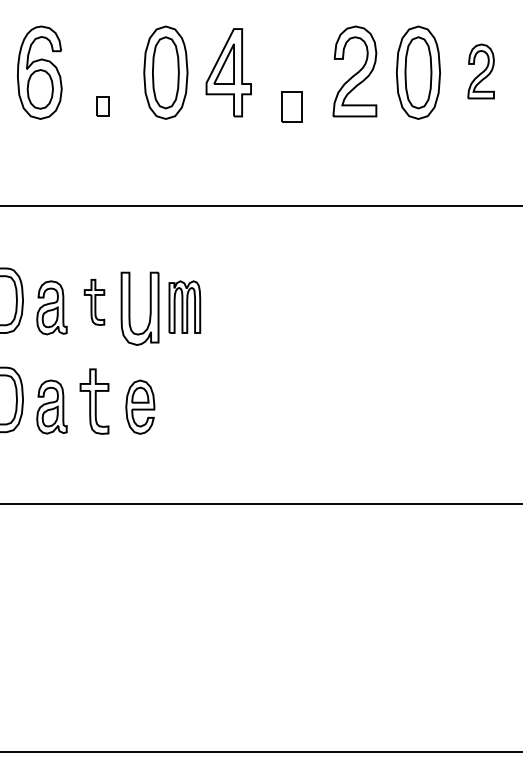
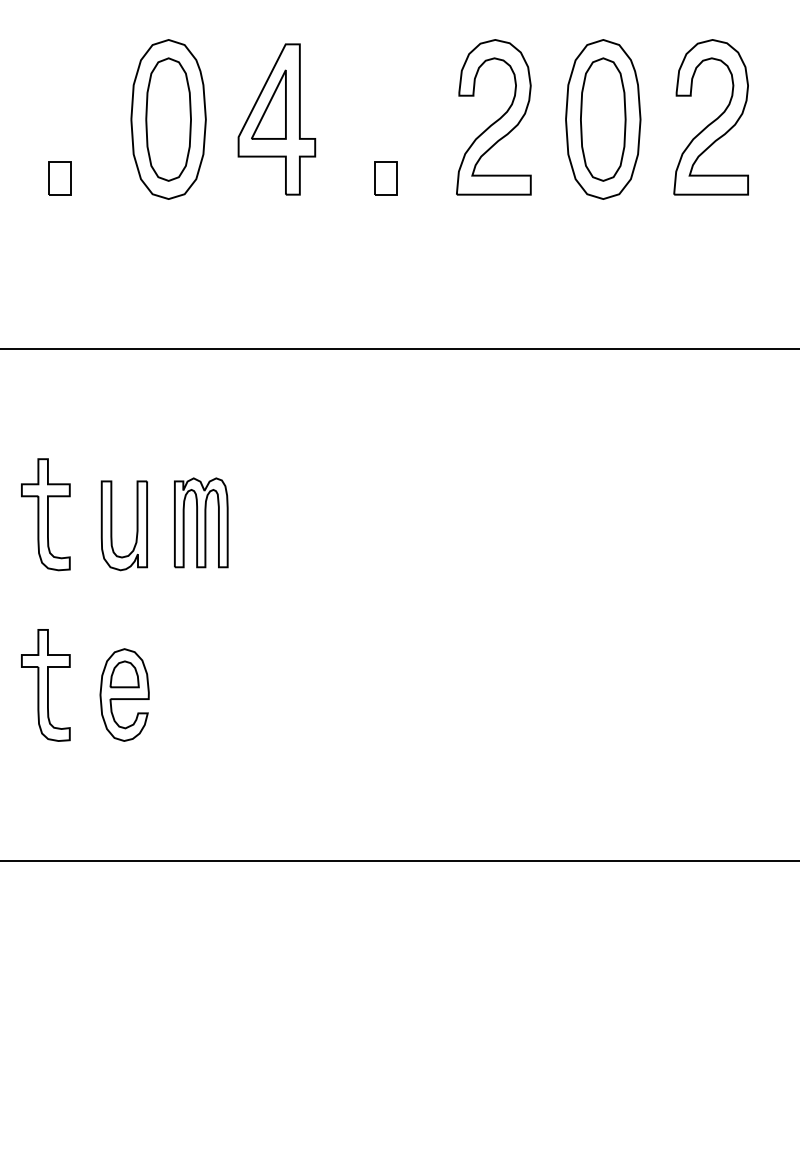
part: (480, 71) -> (710, 117), size x1.67
part: (291, 106) -> (384, 177), size x0.62
part: (94, 302) -> (45, 514), size x1.43
part: (140, 308) -> (124, 525), size x0.71

